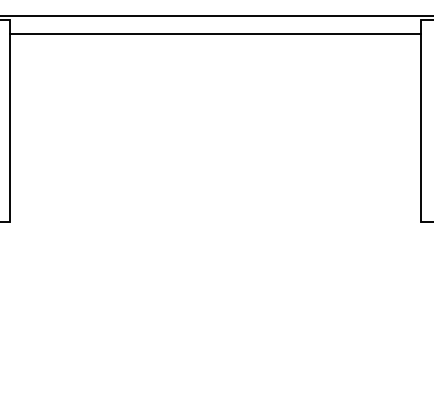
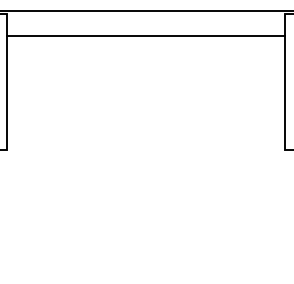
line: (214, 34) -> (145, 36), moved

